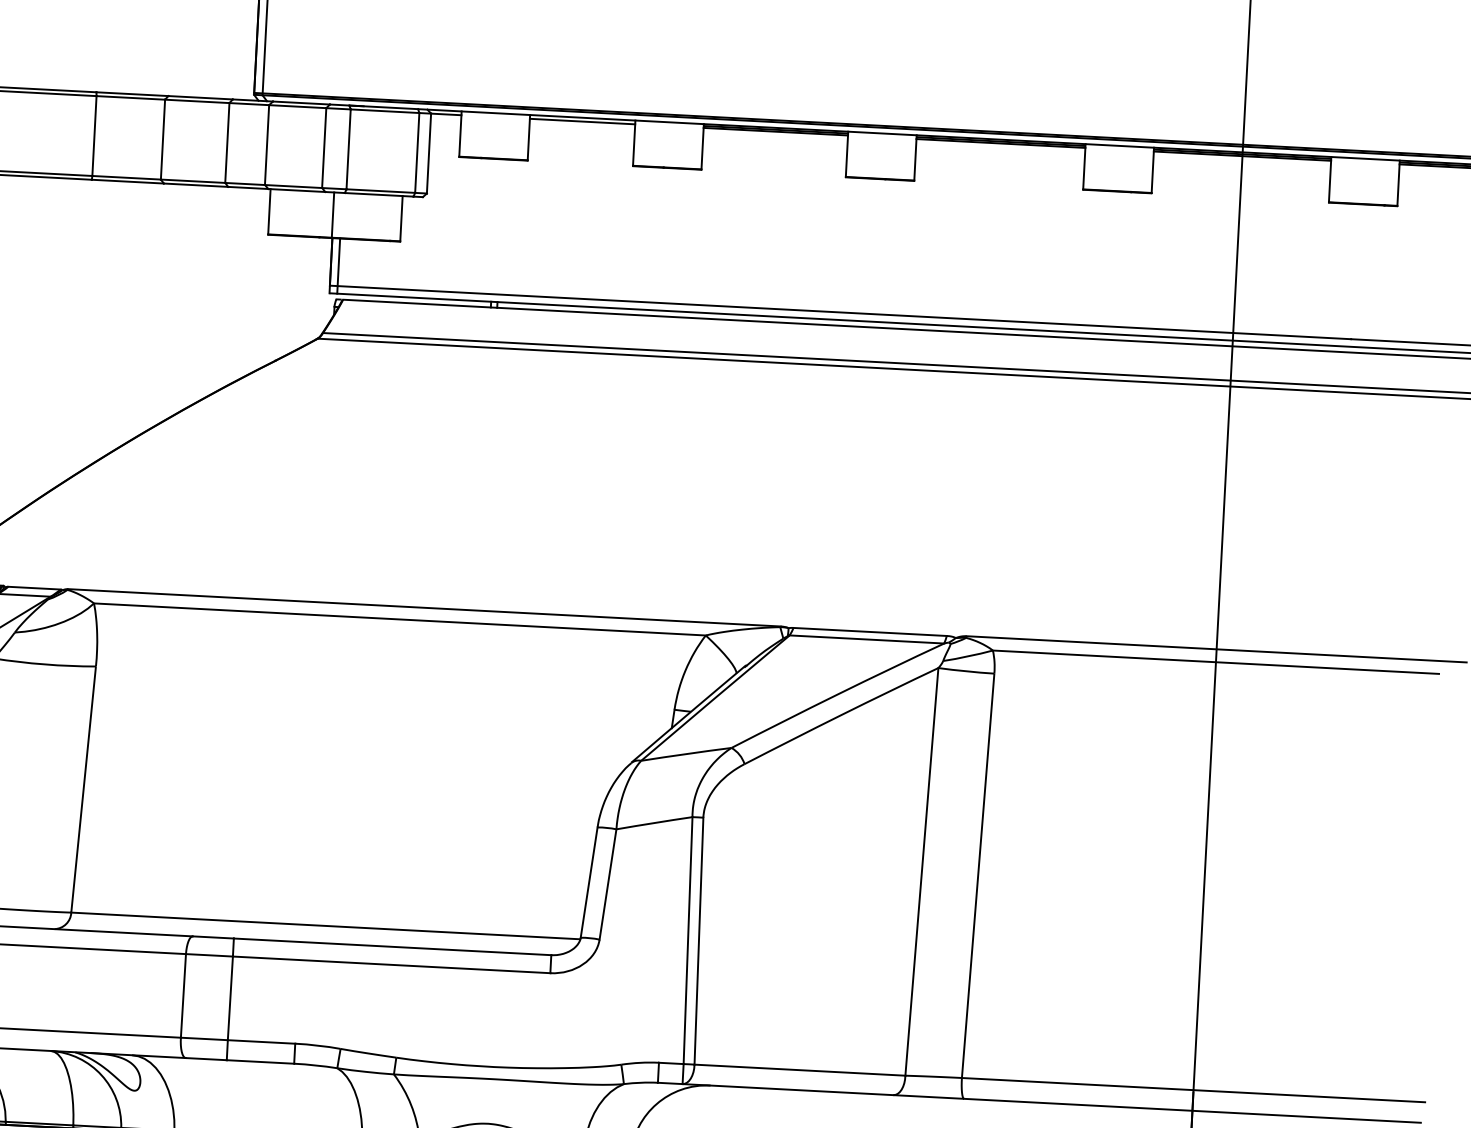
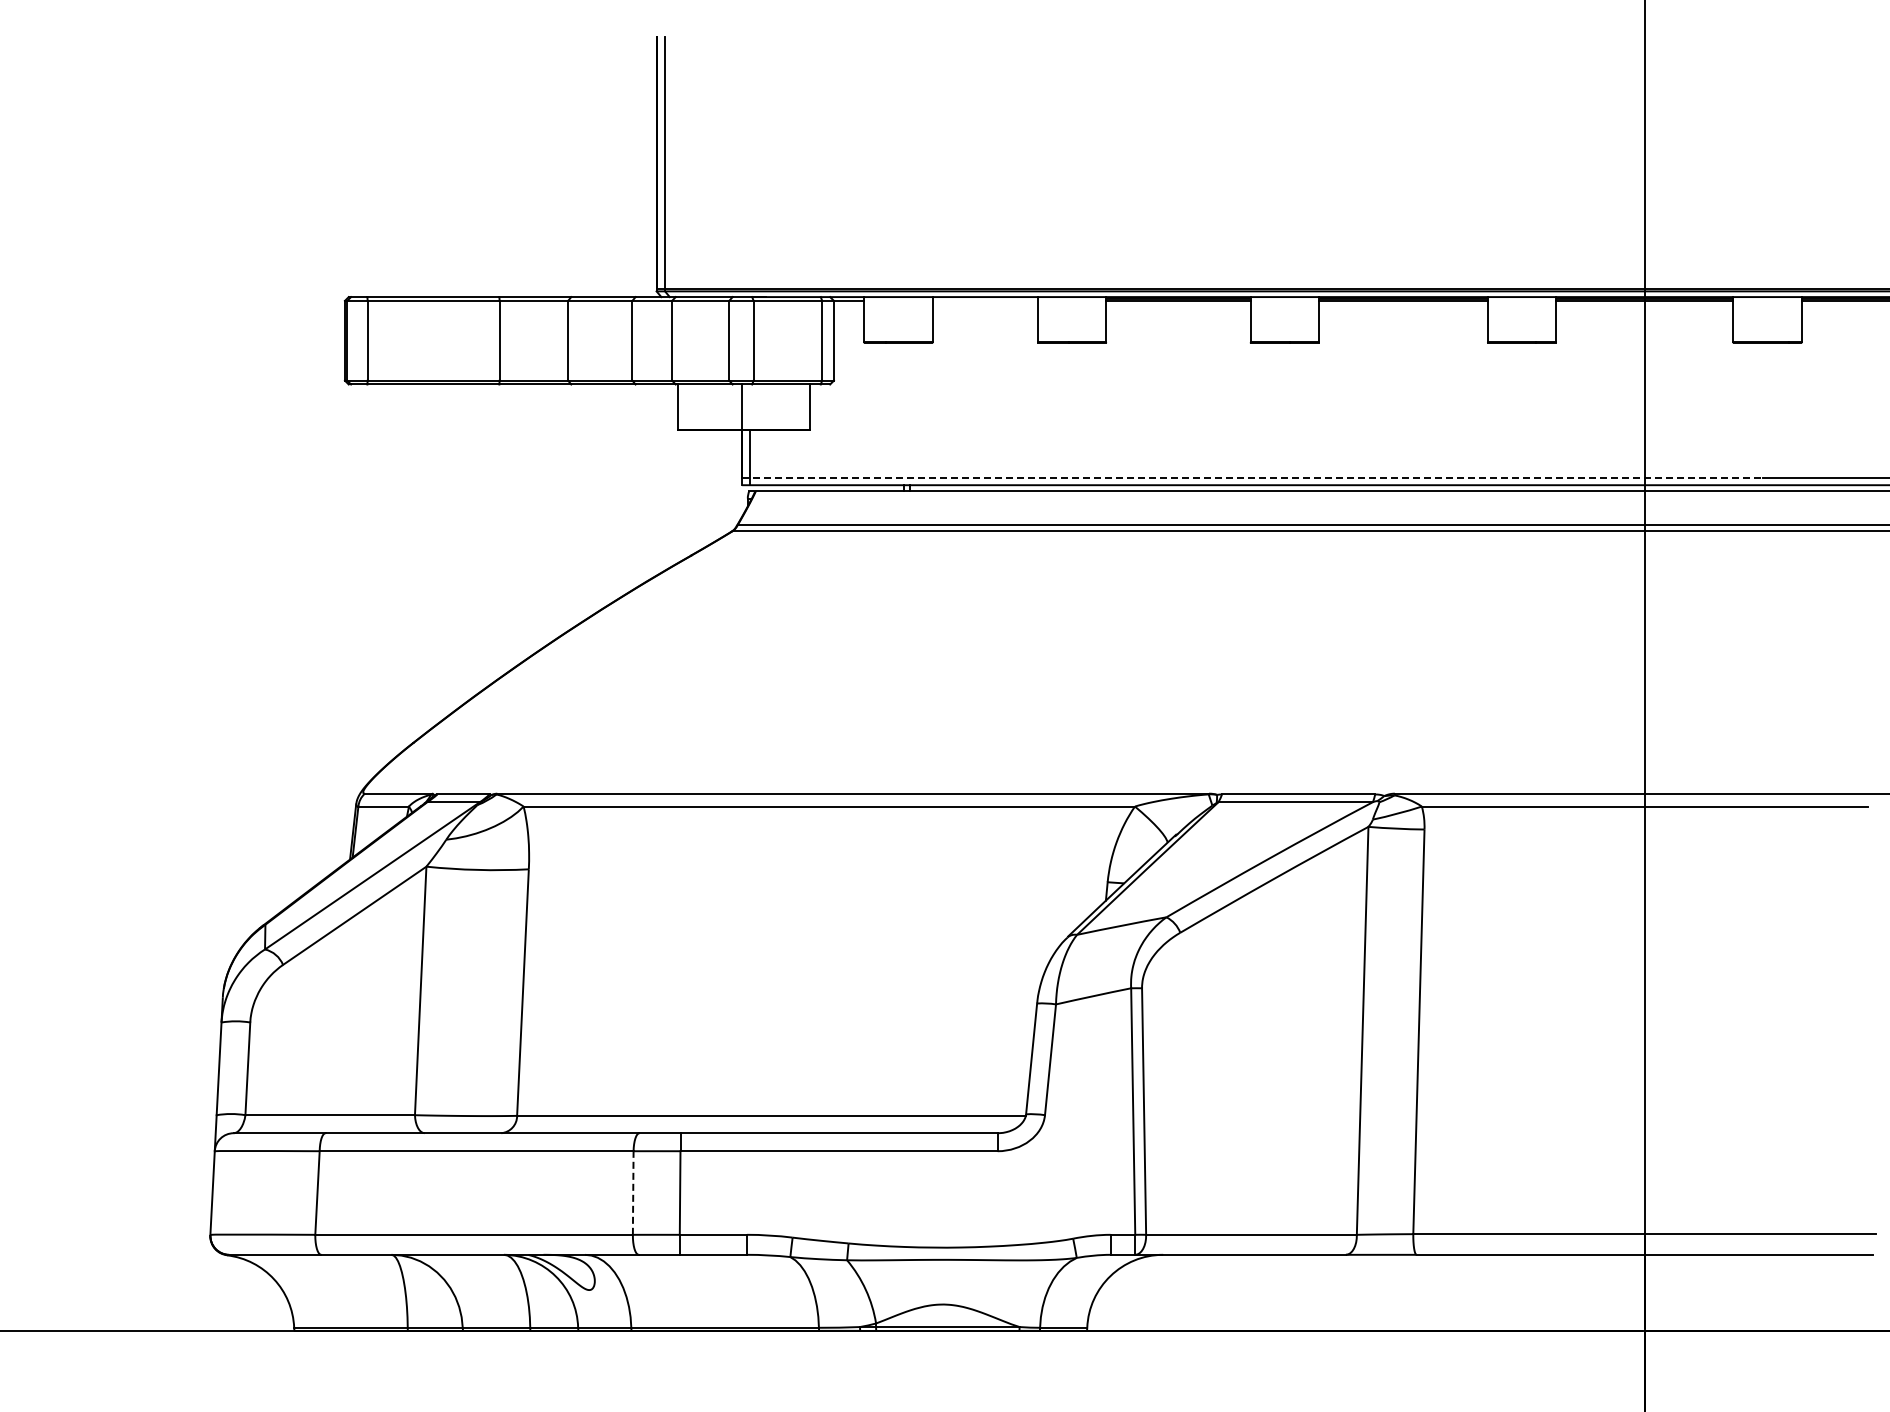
line: (581, 121) -> (984, 300), removed
line: (840, 312) -> (1252, 477), solid -> dashed
line: (183, 996) -> (633, 1193), solid -> dashed

